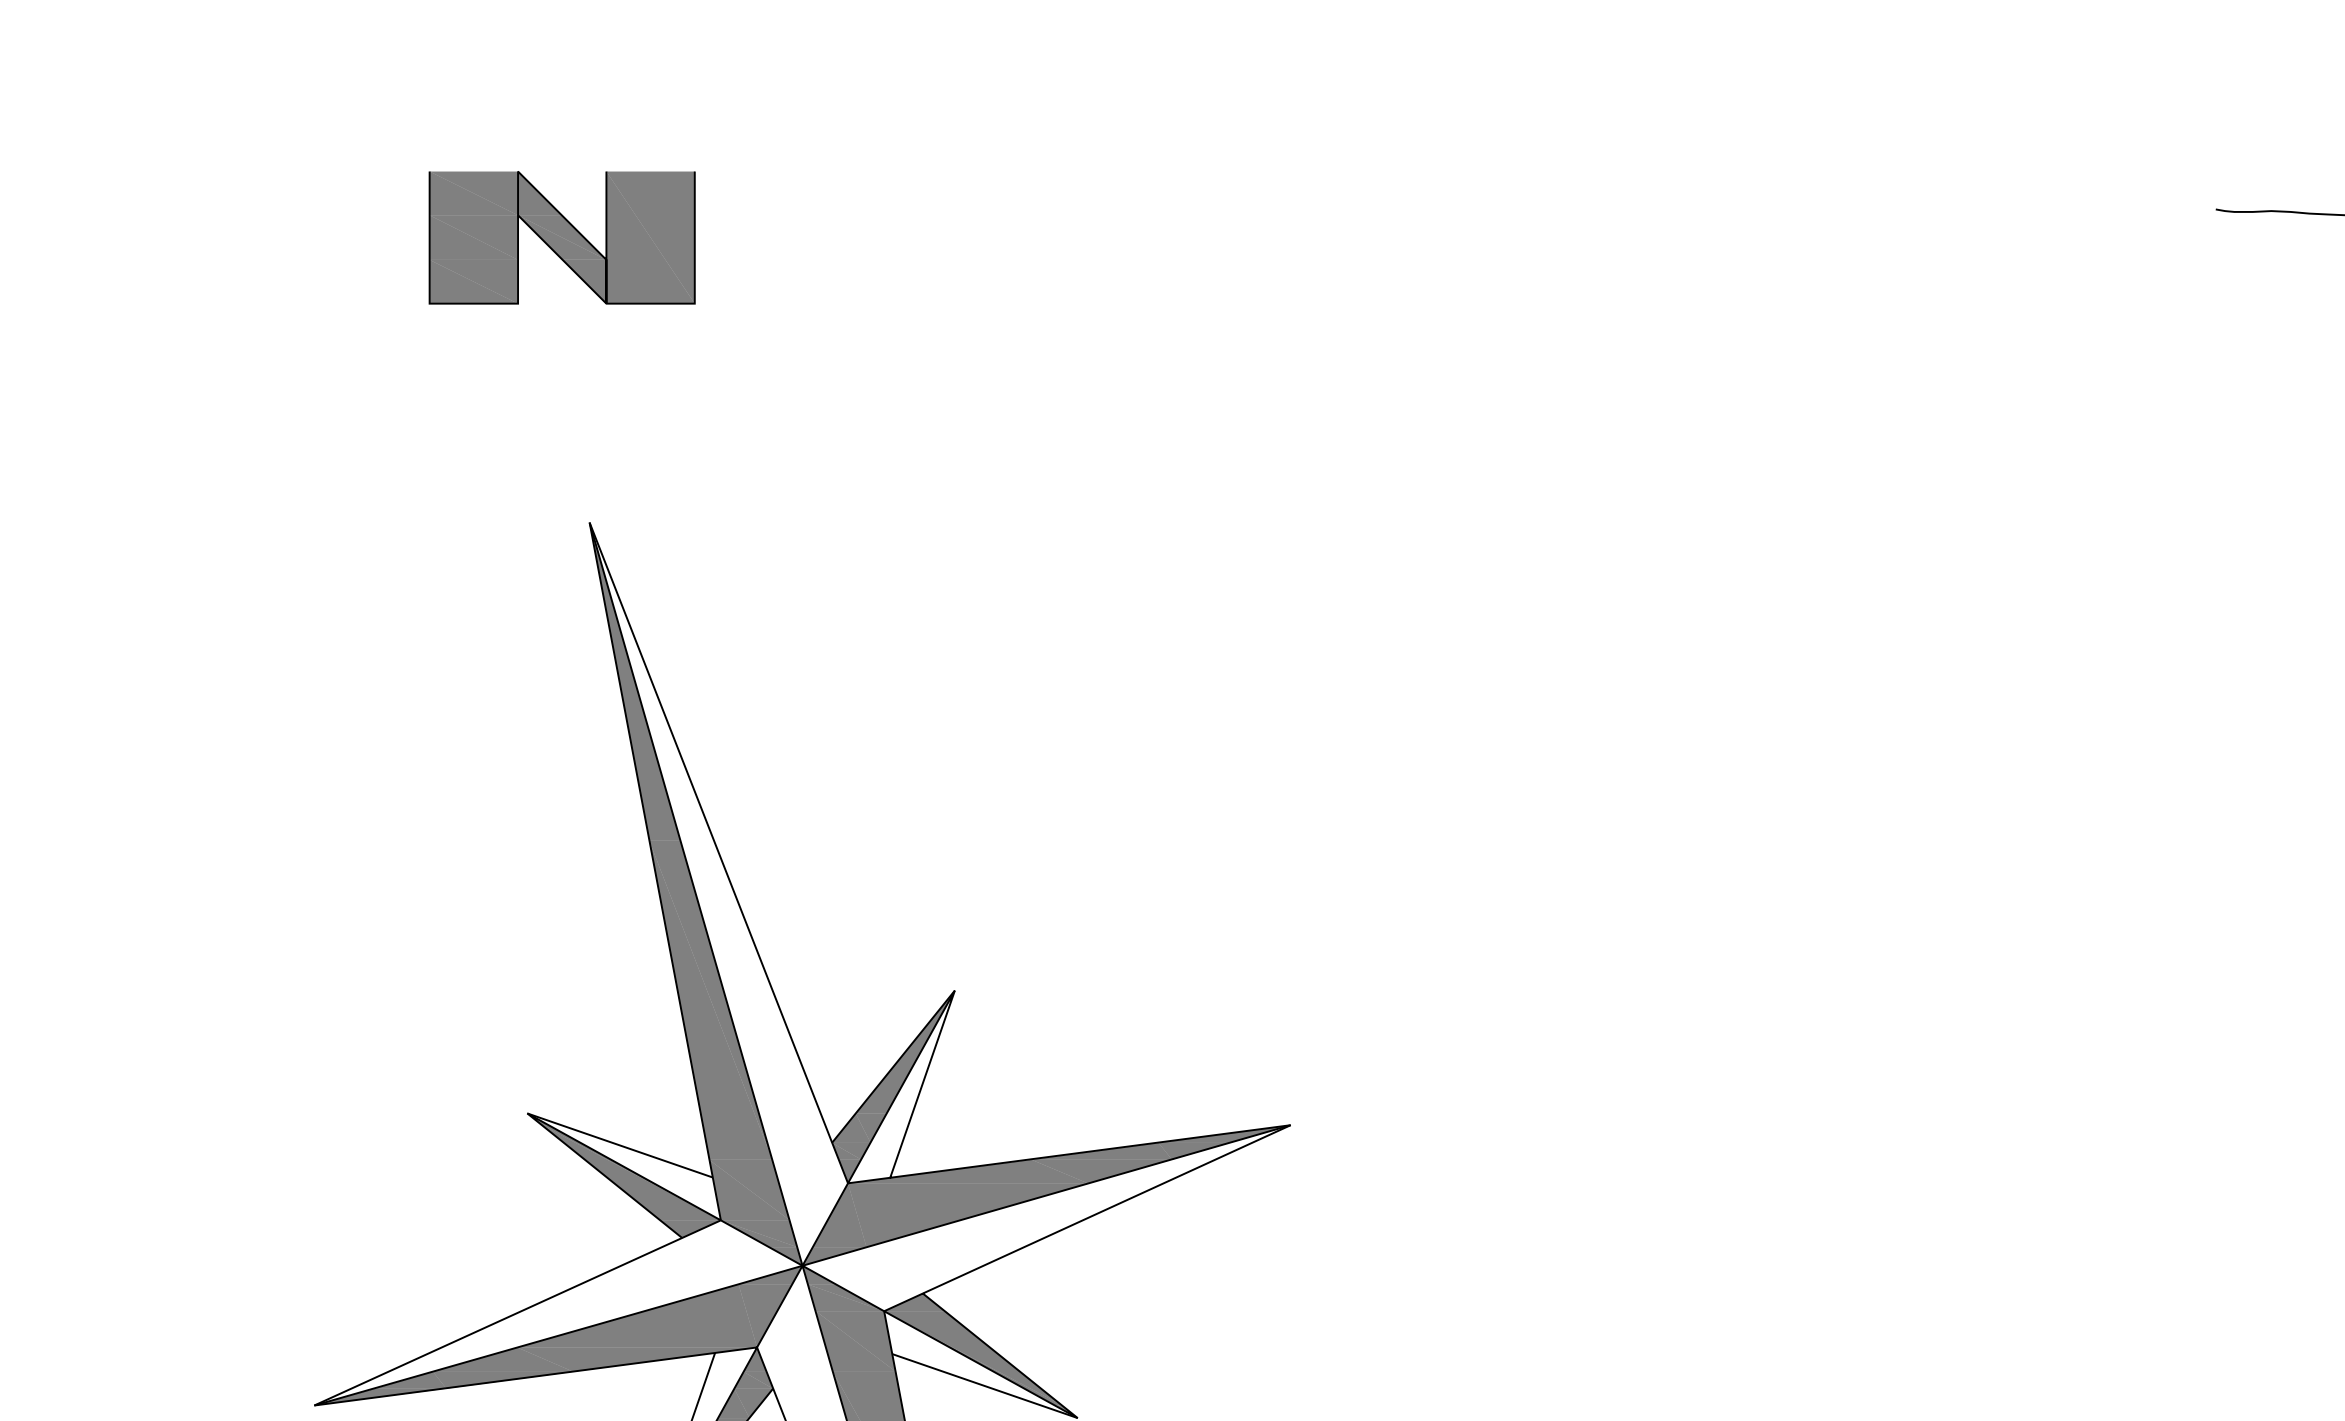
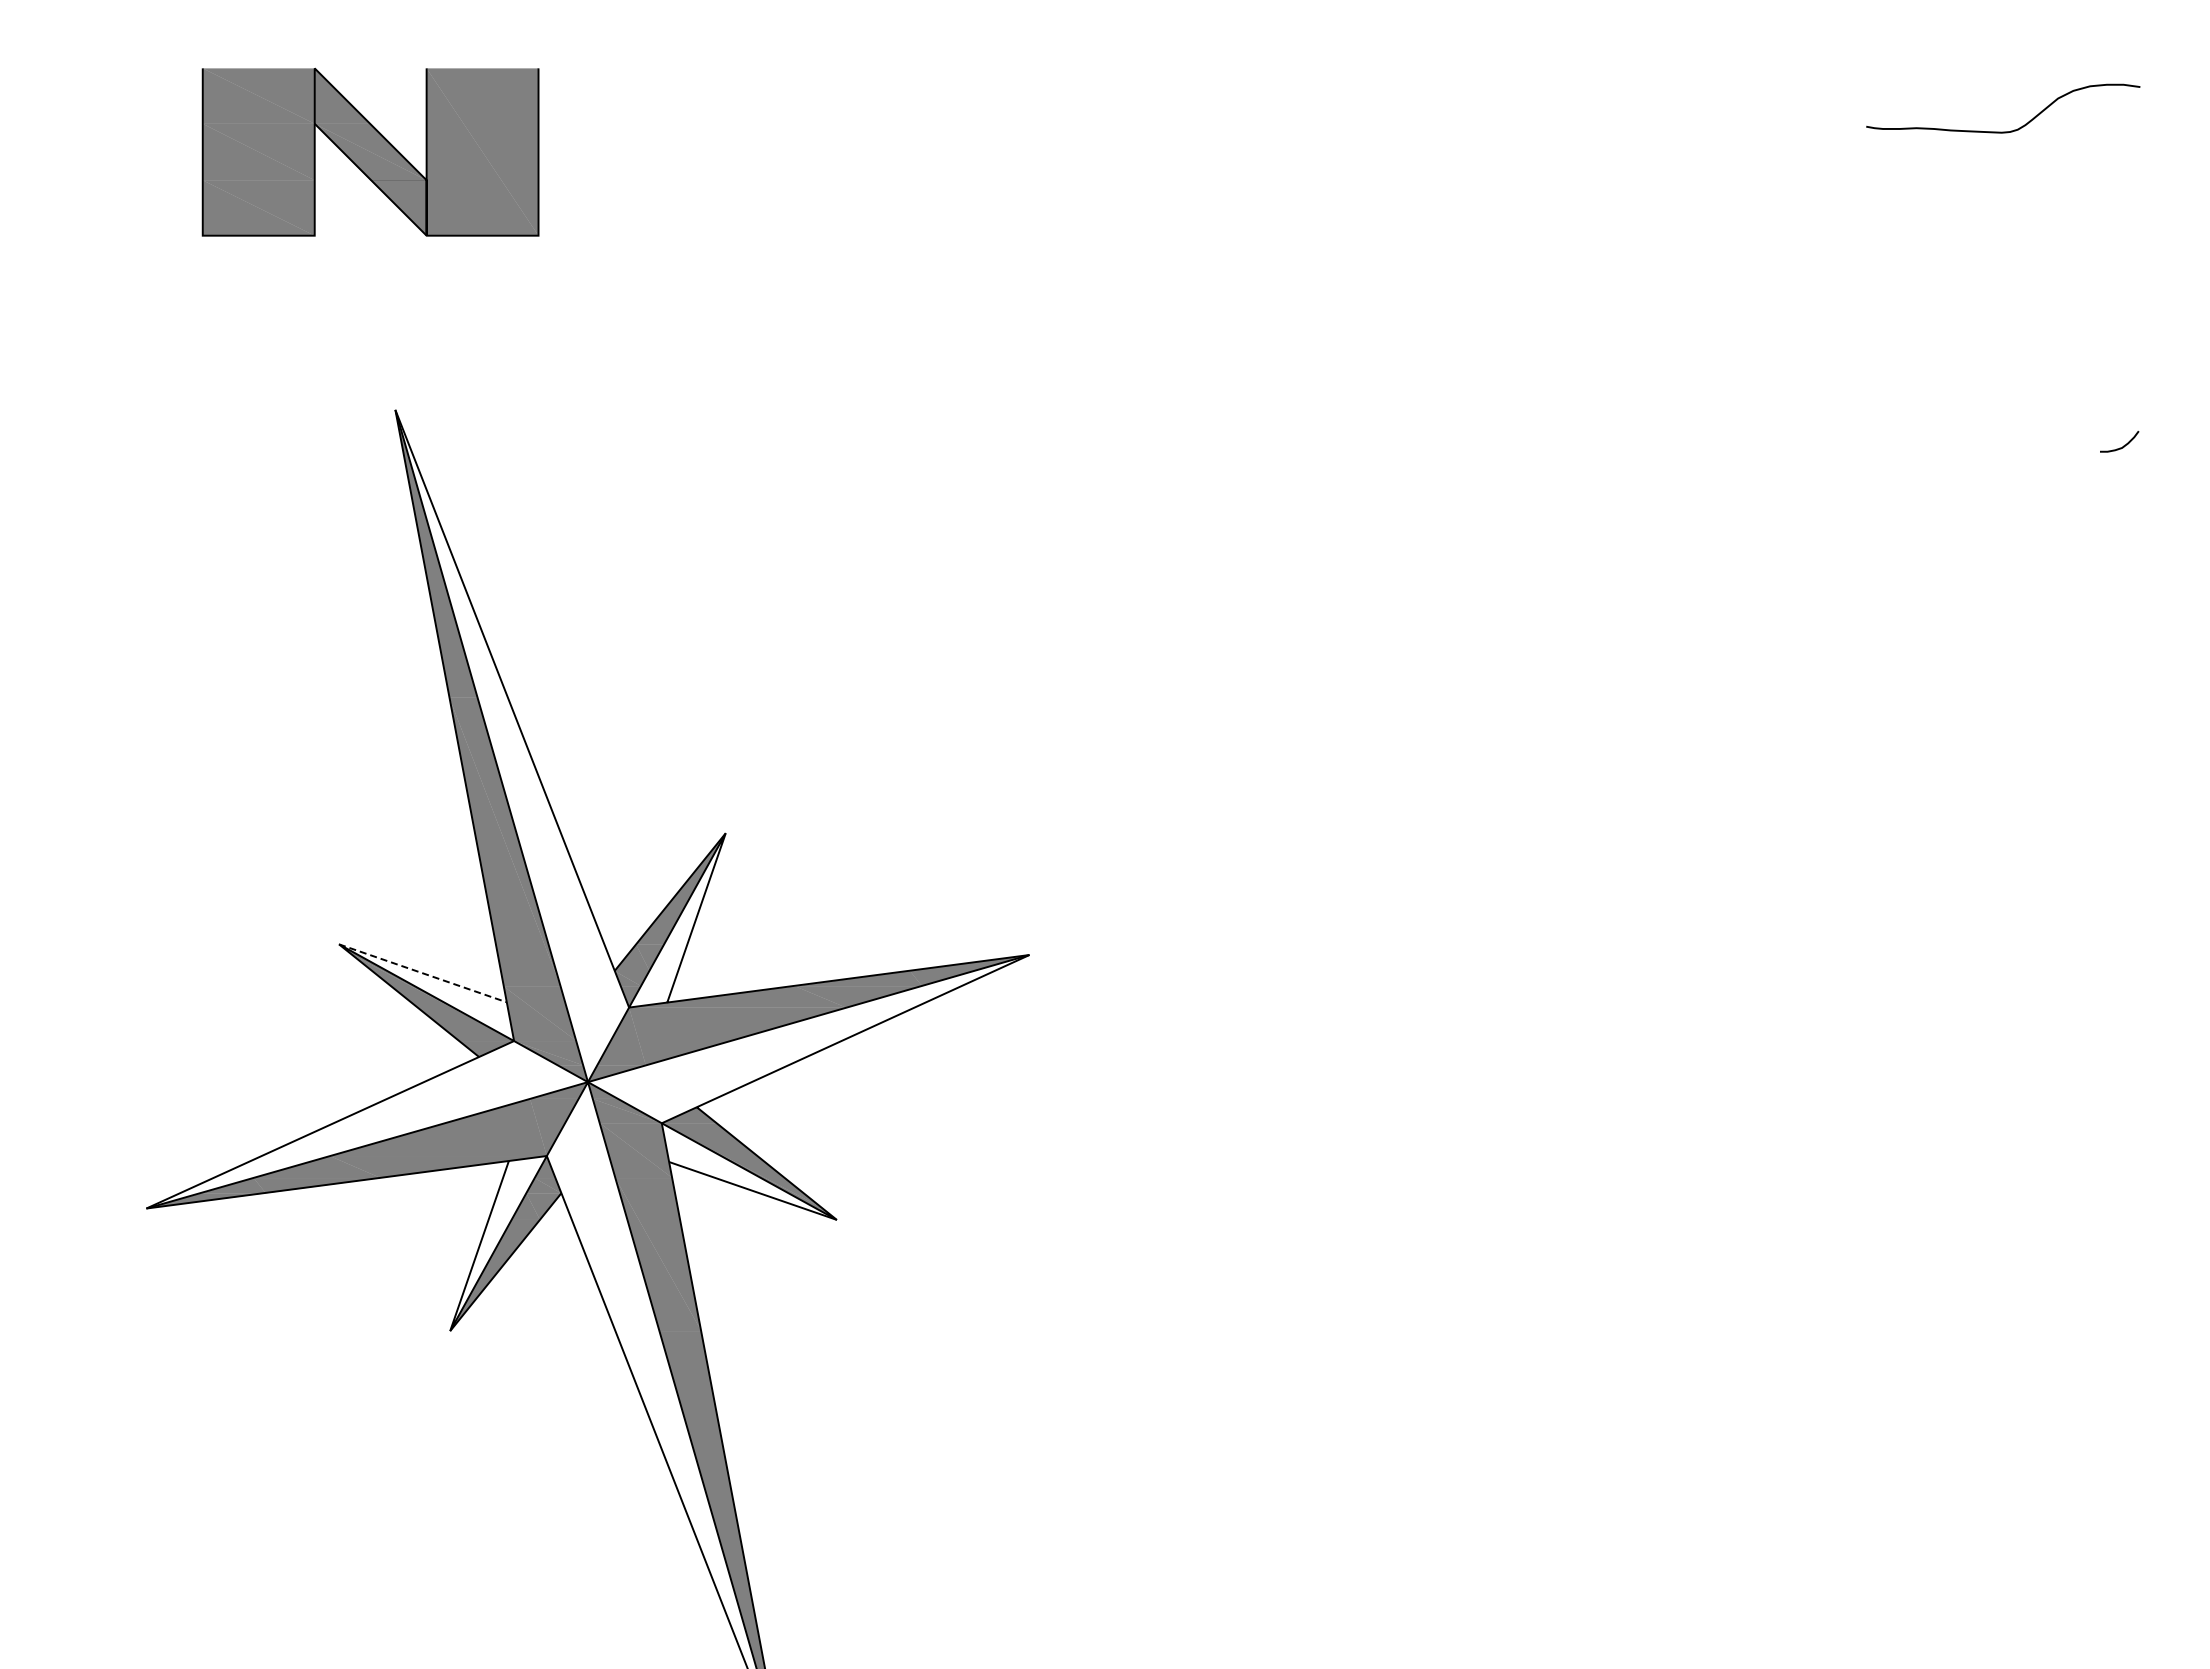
part: (562, 237) -> (370, 152), size x1.4
line: (619, 1145) -> (422, 973), solid -> dashed

